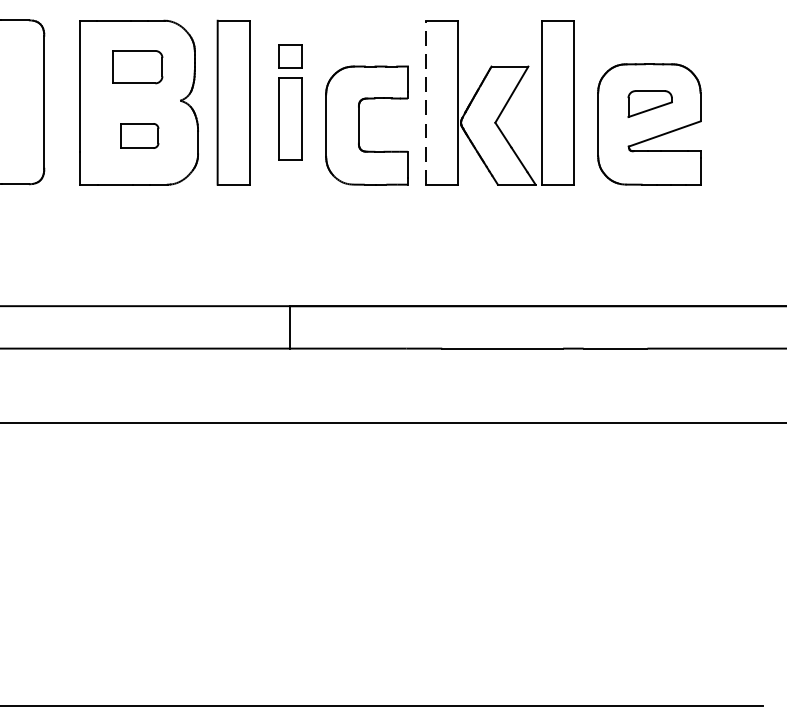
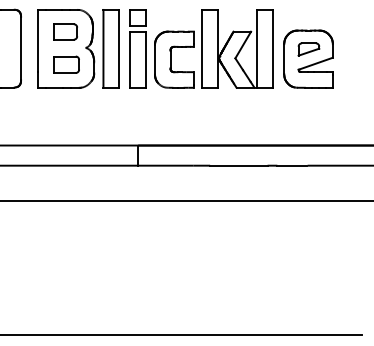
part: (289, 101) -> (137, 48), size x1.43
line: (426, 101) -> (202, 48), dashed -> solid
part: (139, 135) -> (66, 64), size x1.43

